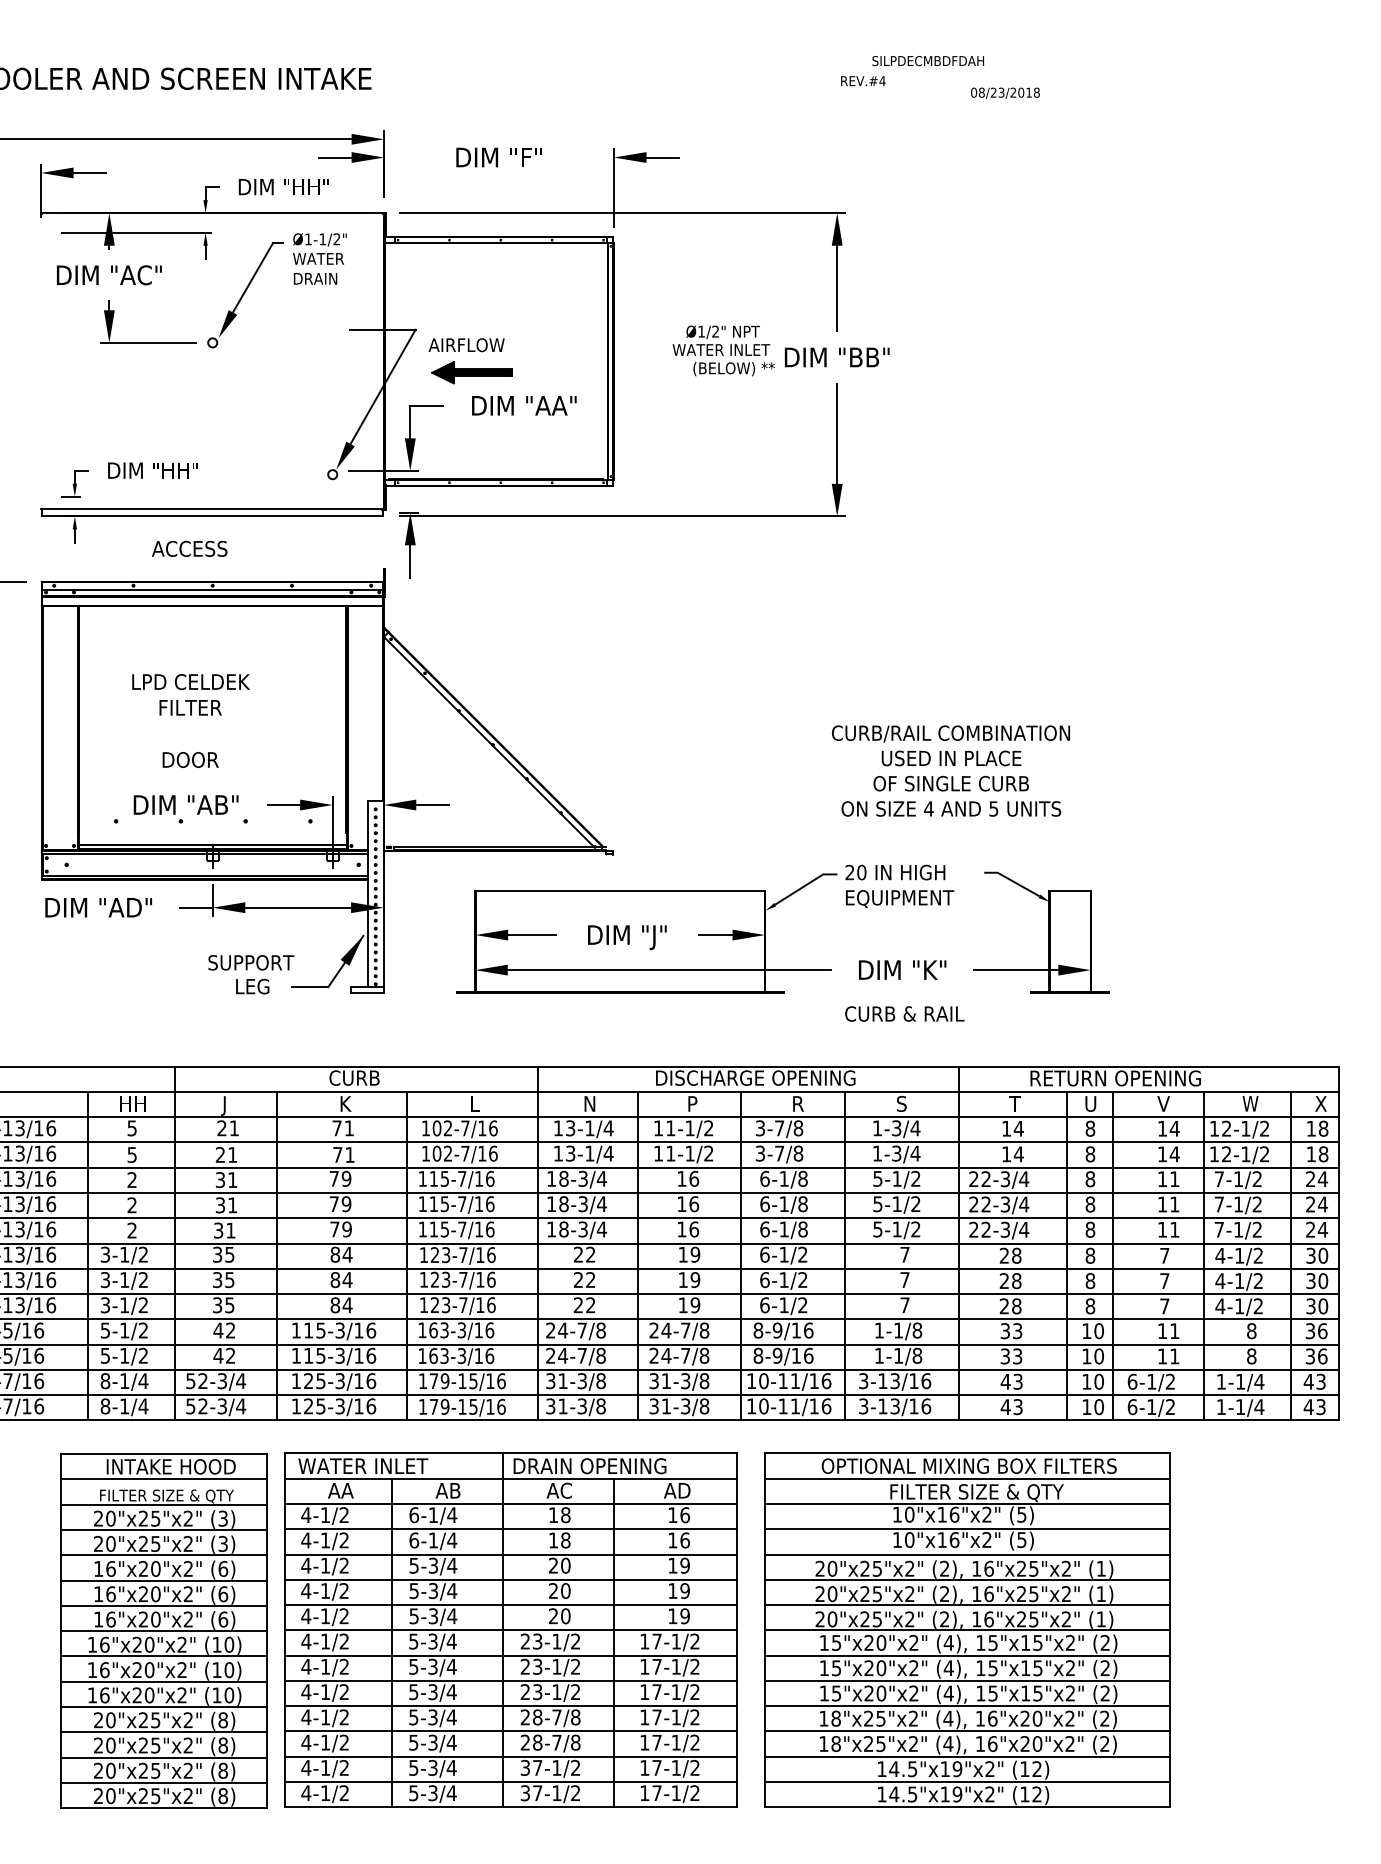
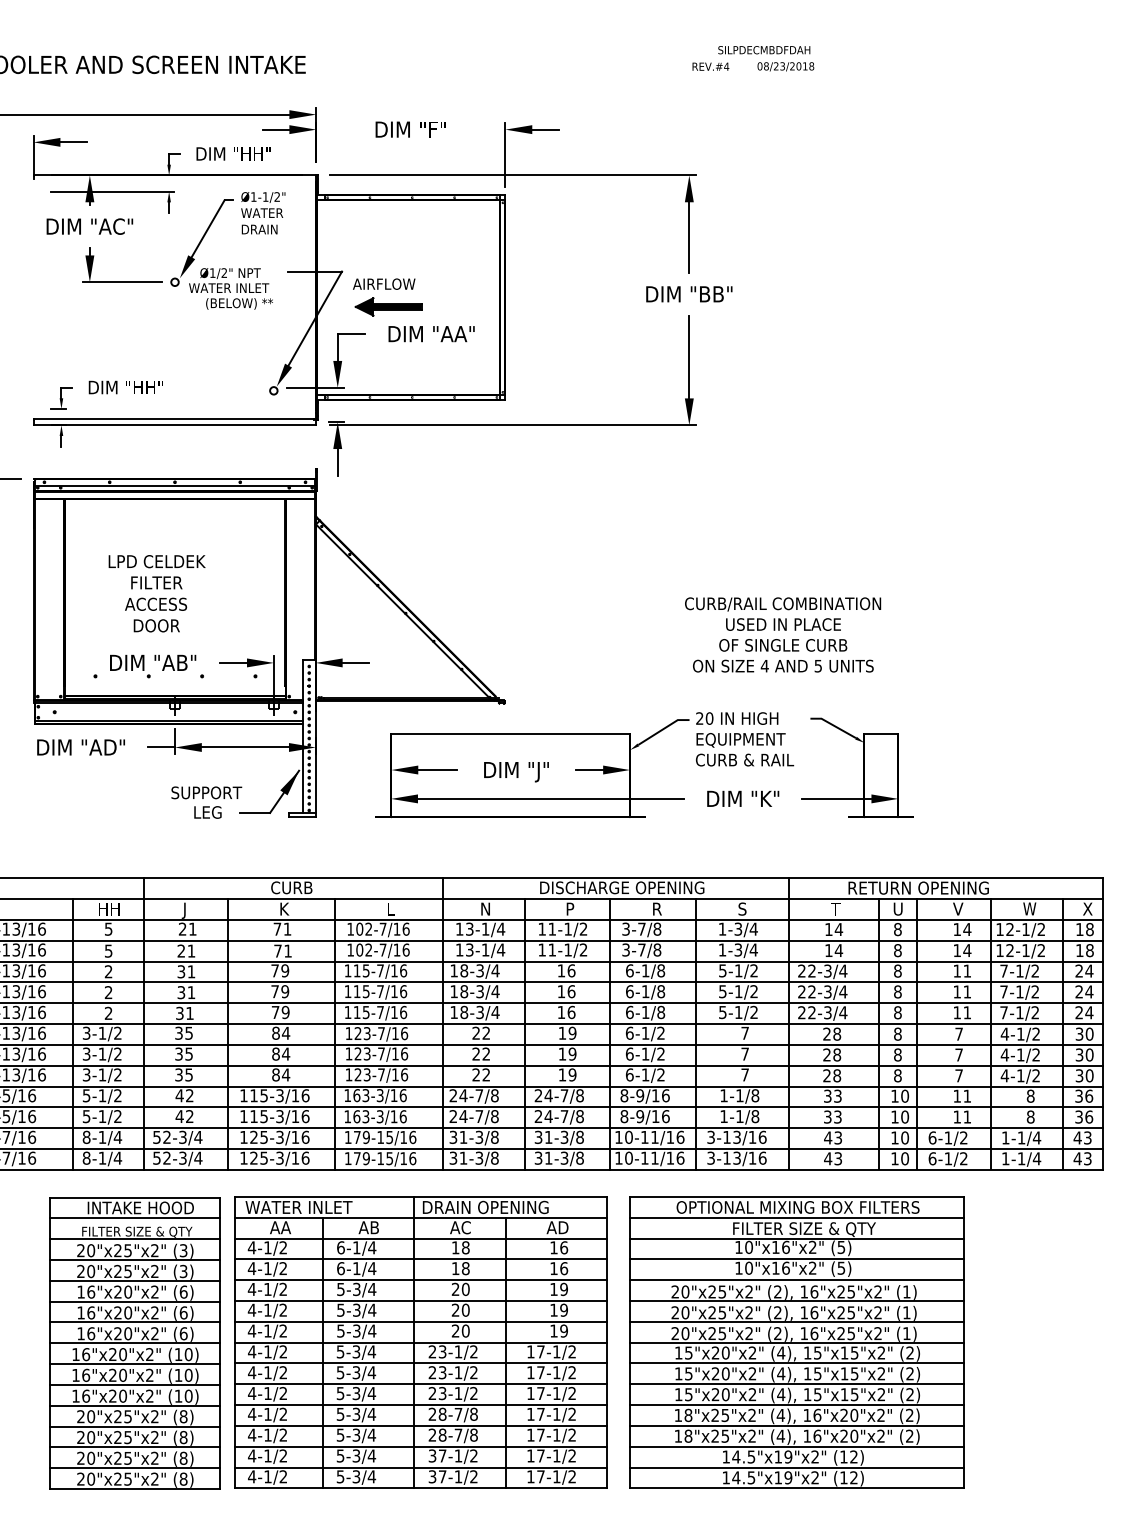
text: (1005, 92) -> (785, 66), moved
text: (723, 350) -> (230, 288), moved
text: (189, 548) -> (155, 604), moved
text: (904, 1013) -> (744, 759), moved

